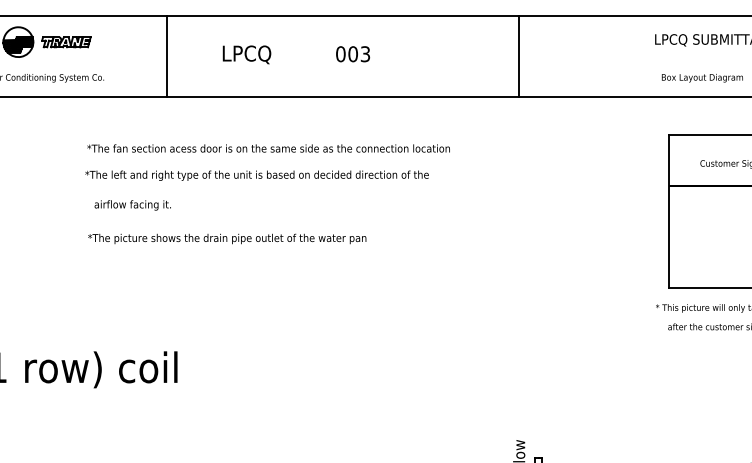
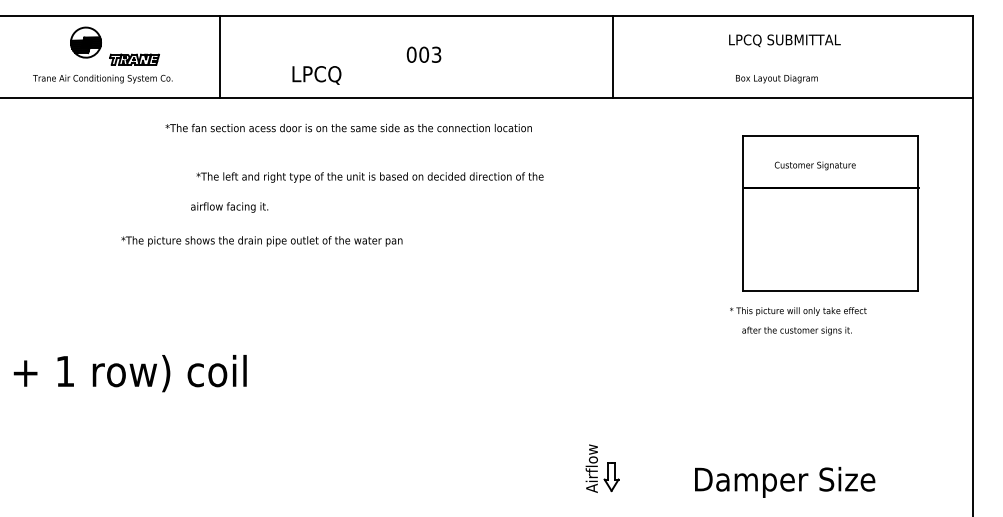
part: (66, 42) -> (134, 59), moved
text: (246, 54) -> (316, 75), moved
line: (167, 55) -> (219, 56), moved
line: (518, 55) -> (612, 56), moved
text: (268, 147) -> (348, 127), moved
text: (256, 175) -> (369, 177), moved
text: (132, 205) -> (229, 207), moved
text: (226, 239) -> (261, 241), moved

